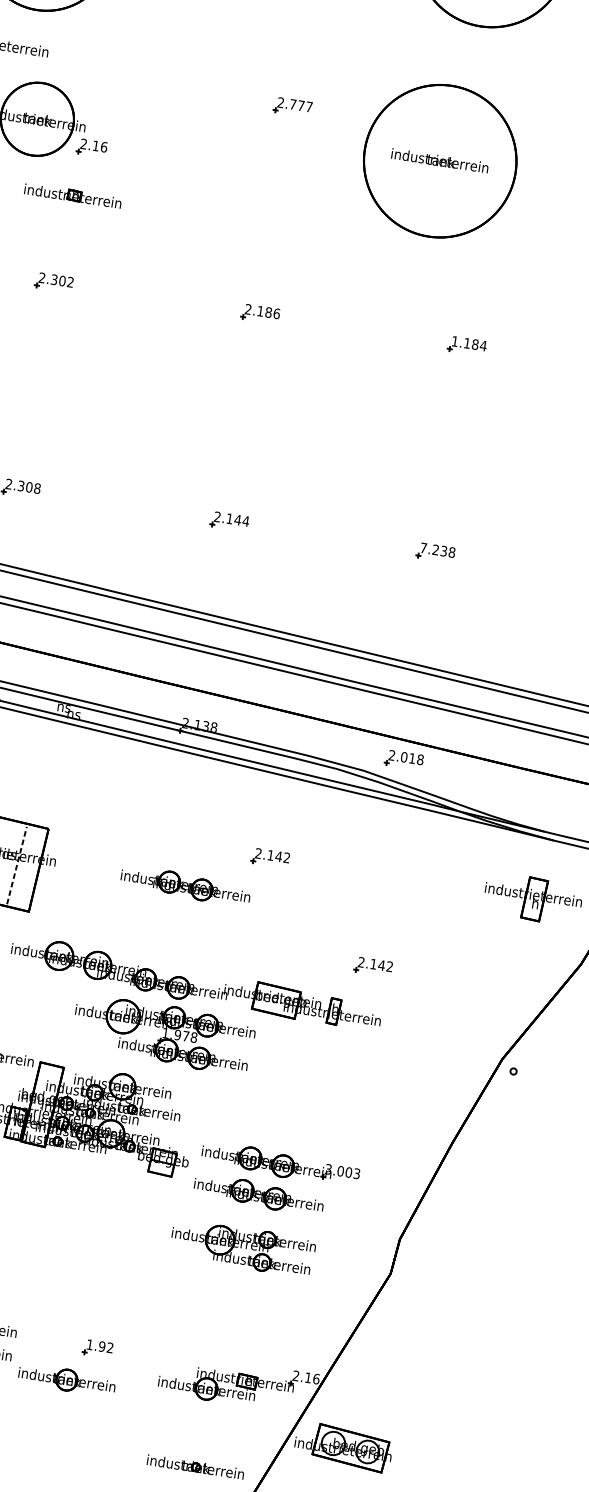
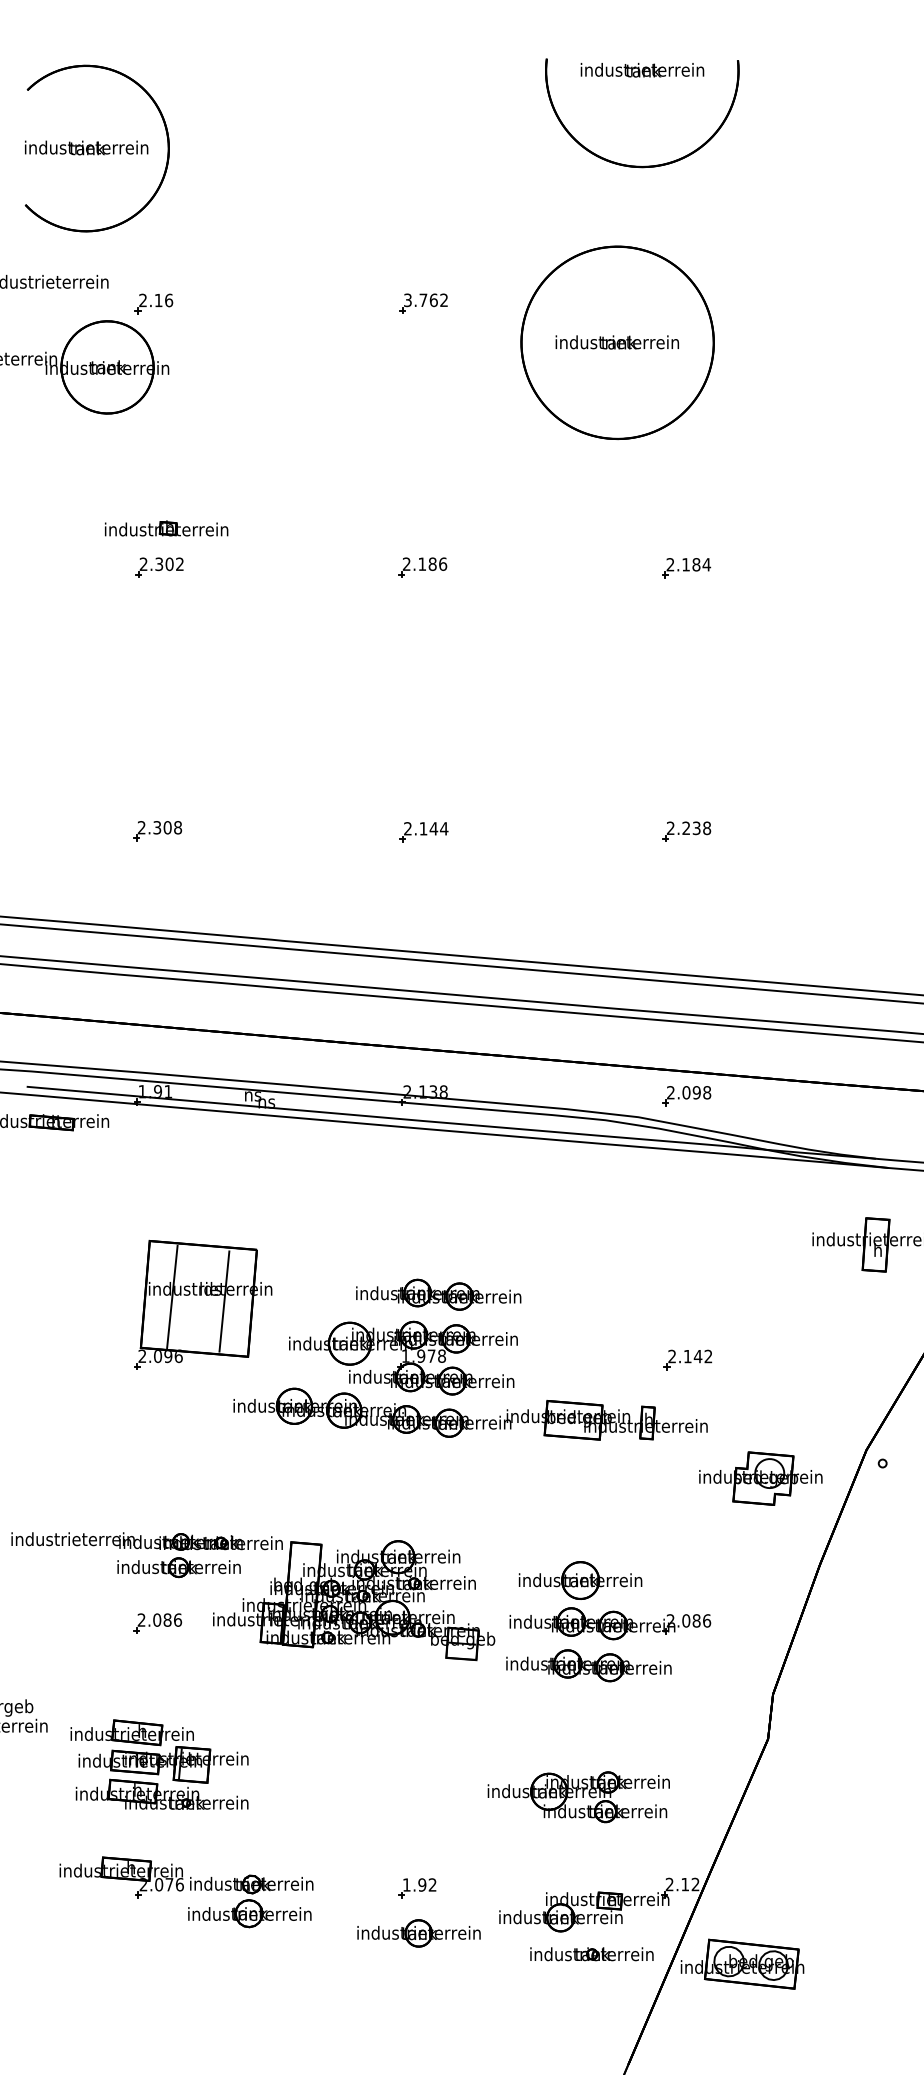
text: (294, 104) -> (425, 300), 2.777 -> 3.762
part: (91, 147) -> (153, 303), moved
part: (73, 195) -> (166, 528), moved
text: (455, 341) -> (670, 564), 1.184 -> 2.184
text: (423, 547) -> (670, 827), 7.238 -> 2.238
text: (412, 758) -> (696, 1092), 2.018 -> 2.098
part: (270, 857) -> (538, 1243), removed
line: (17, 865) -> (224, 1301), dashed -> solid
part: (163, 1033) -> (403, 1357), moved
part: (415, 1068) -> (760, 1478), added
part: (262, 1126) -> (580, 1580), added
text: (342, 1171) -> (688, 1620), 3.003 -> 2.086
part: (242, 1248) -> (578, 1797), moved
text: (316, 1379) -> (695, 1884), 2.16 -> 2.12
part: (66, 1380) -> (418, 1933), moved
part: (195, 1467) -> (591, 1954), moved

